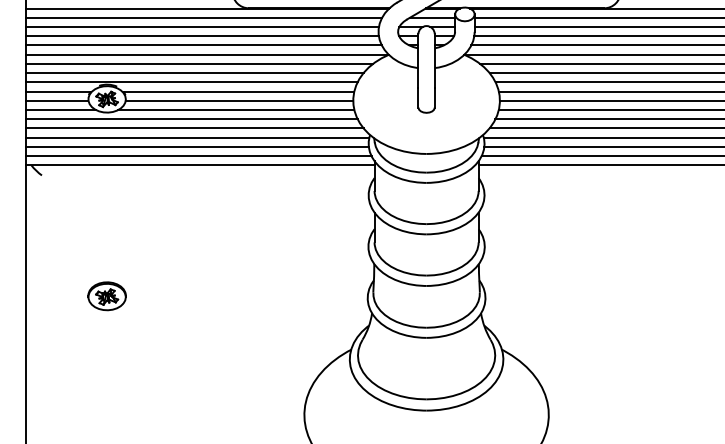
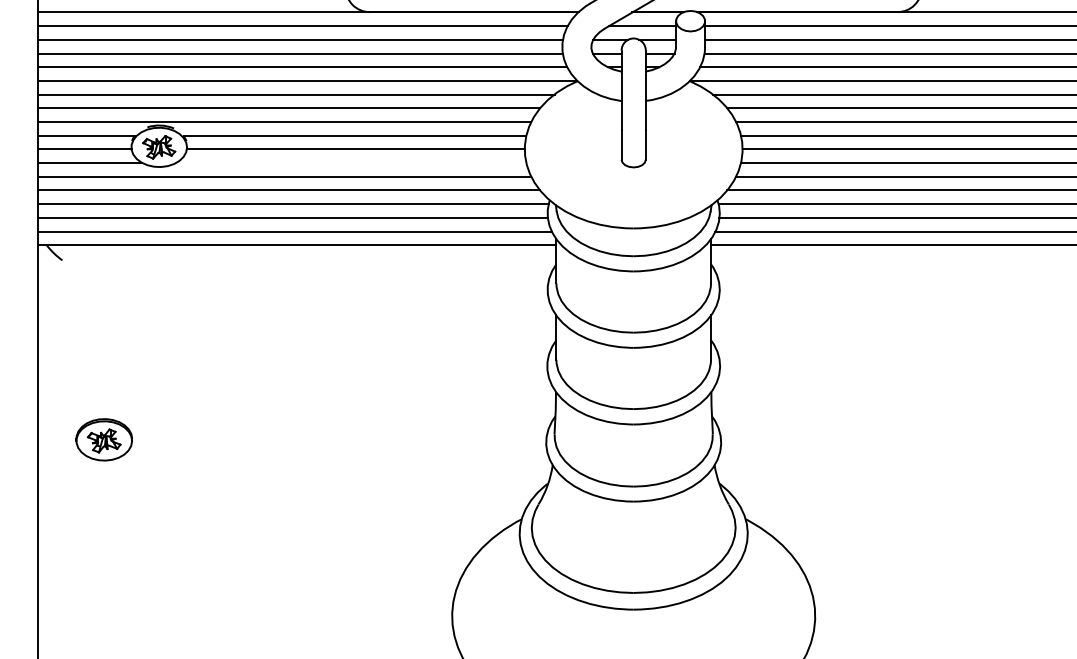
line: (236, 109) -> (351, 162), removed
part: (106, 296) -> (103, 440), moved

